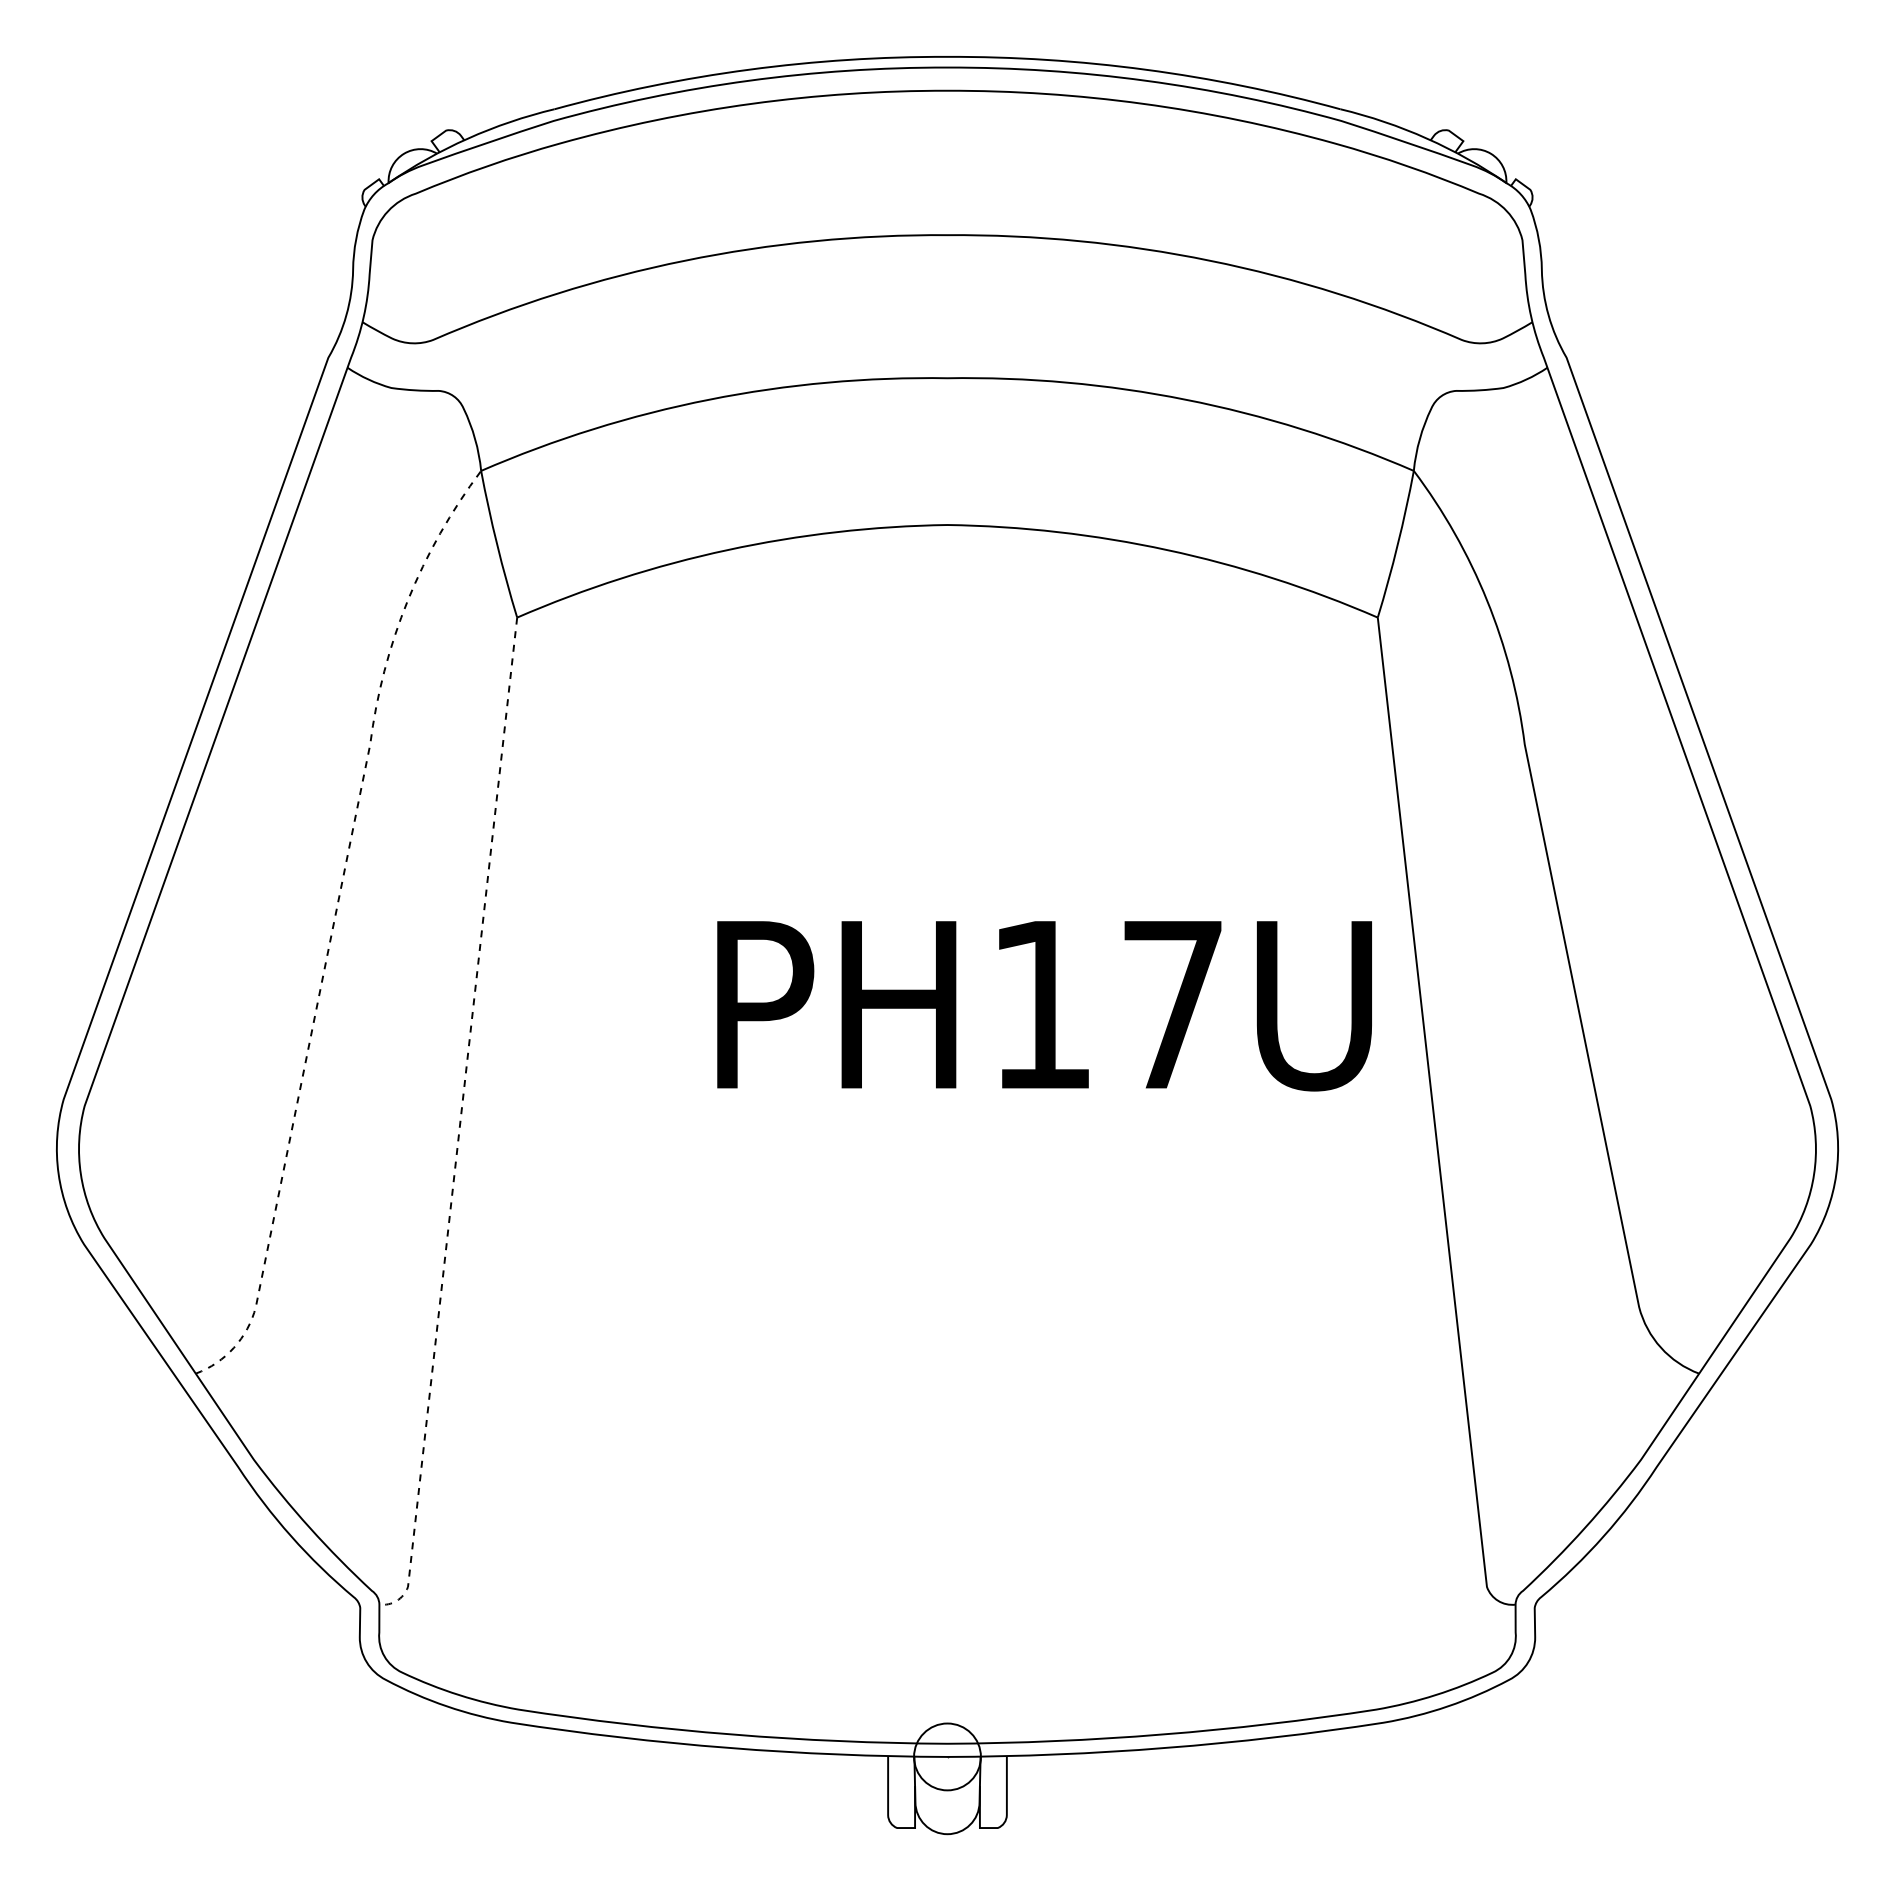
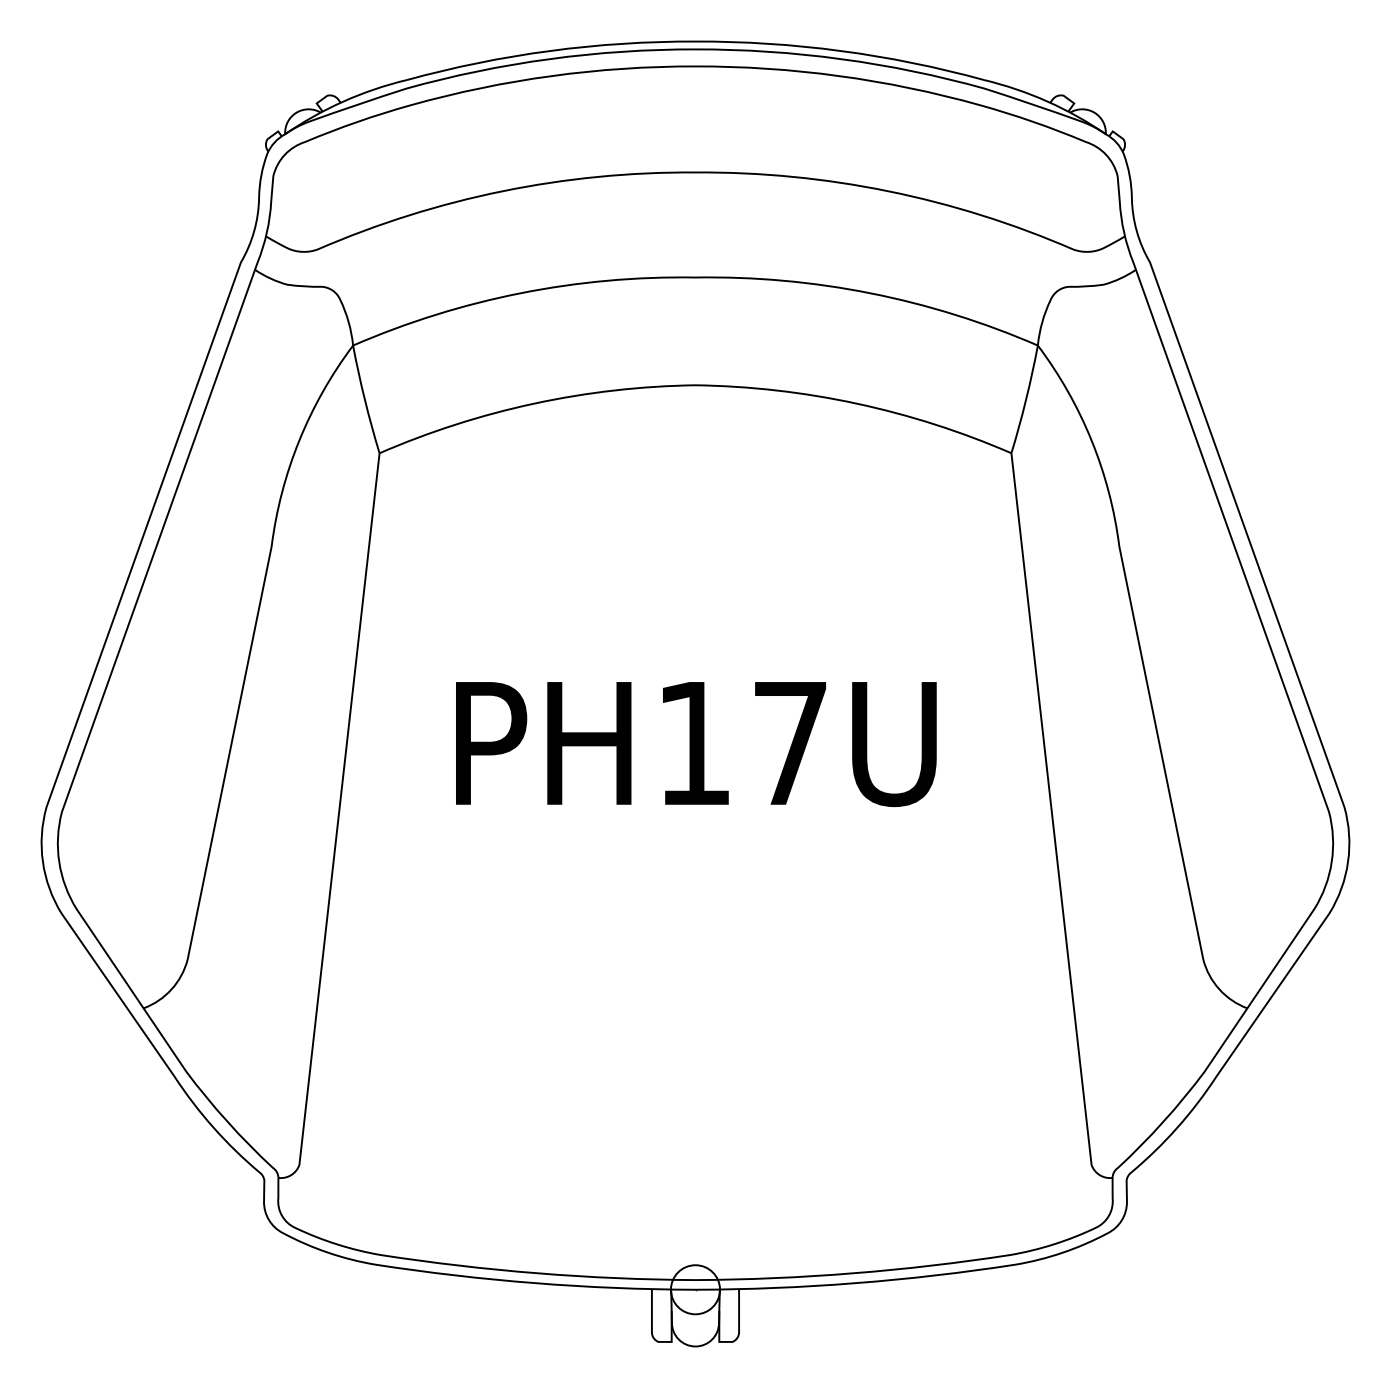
line: (333, 923) -> (244, 677), dashed -> solid
text: (1044, 1006) -> (696, 744), moved
line: (459, 1126) -> (337, 826), dashed -> solid

